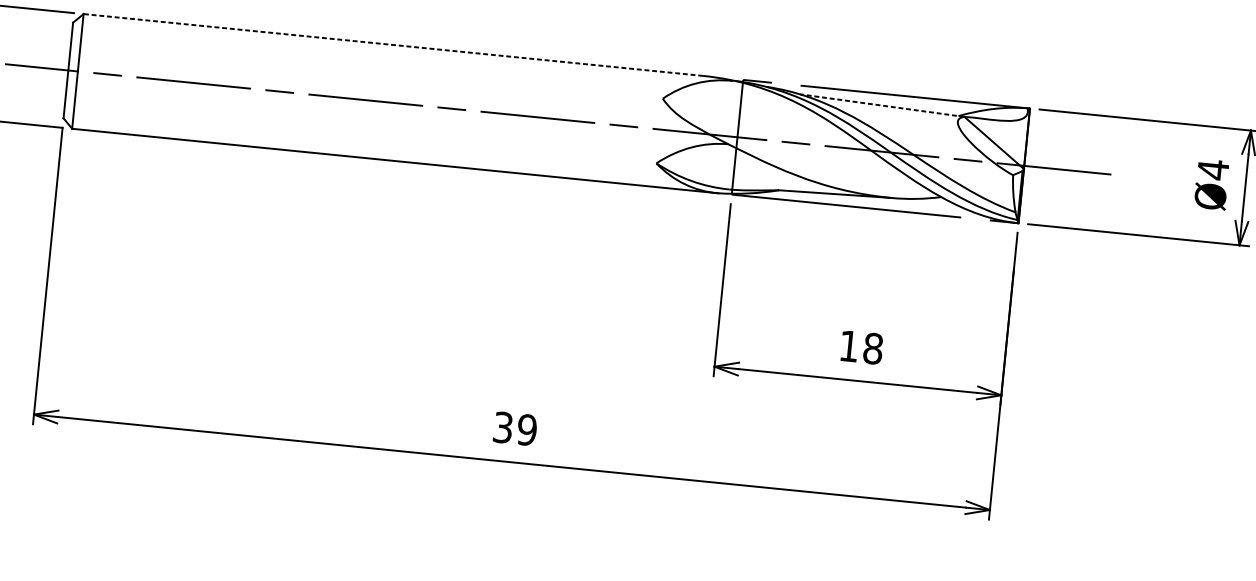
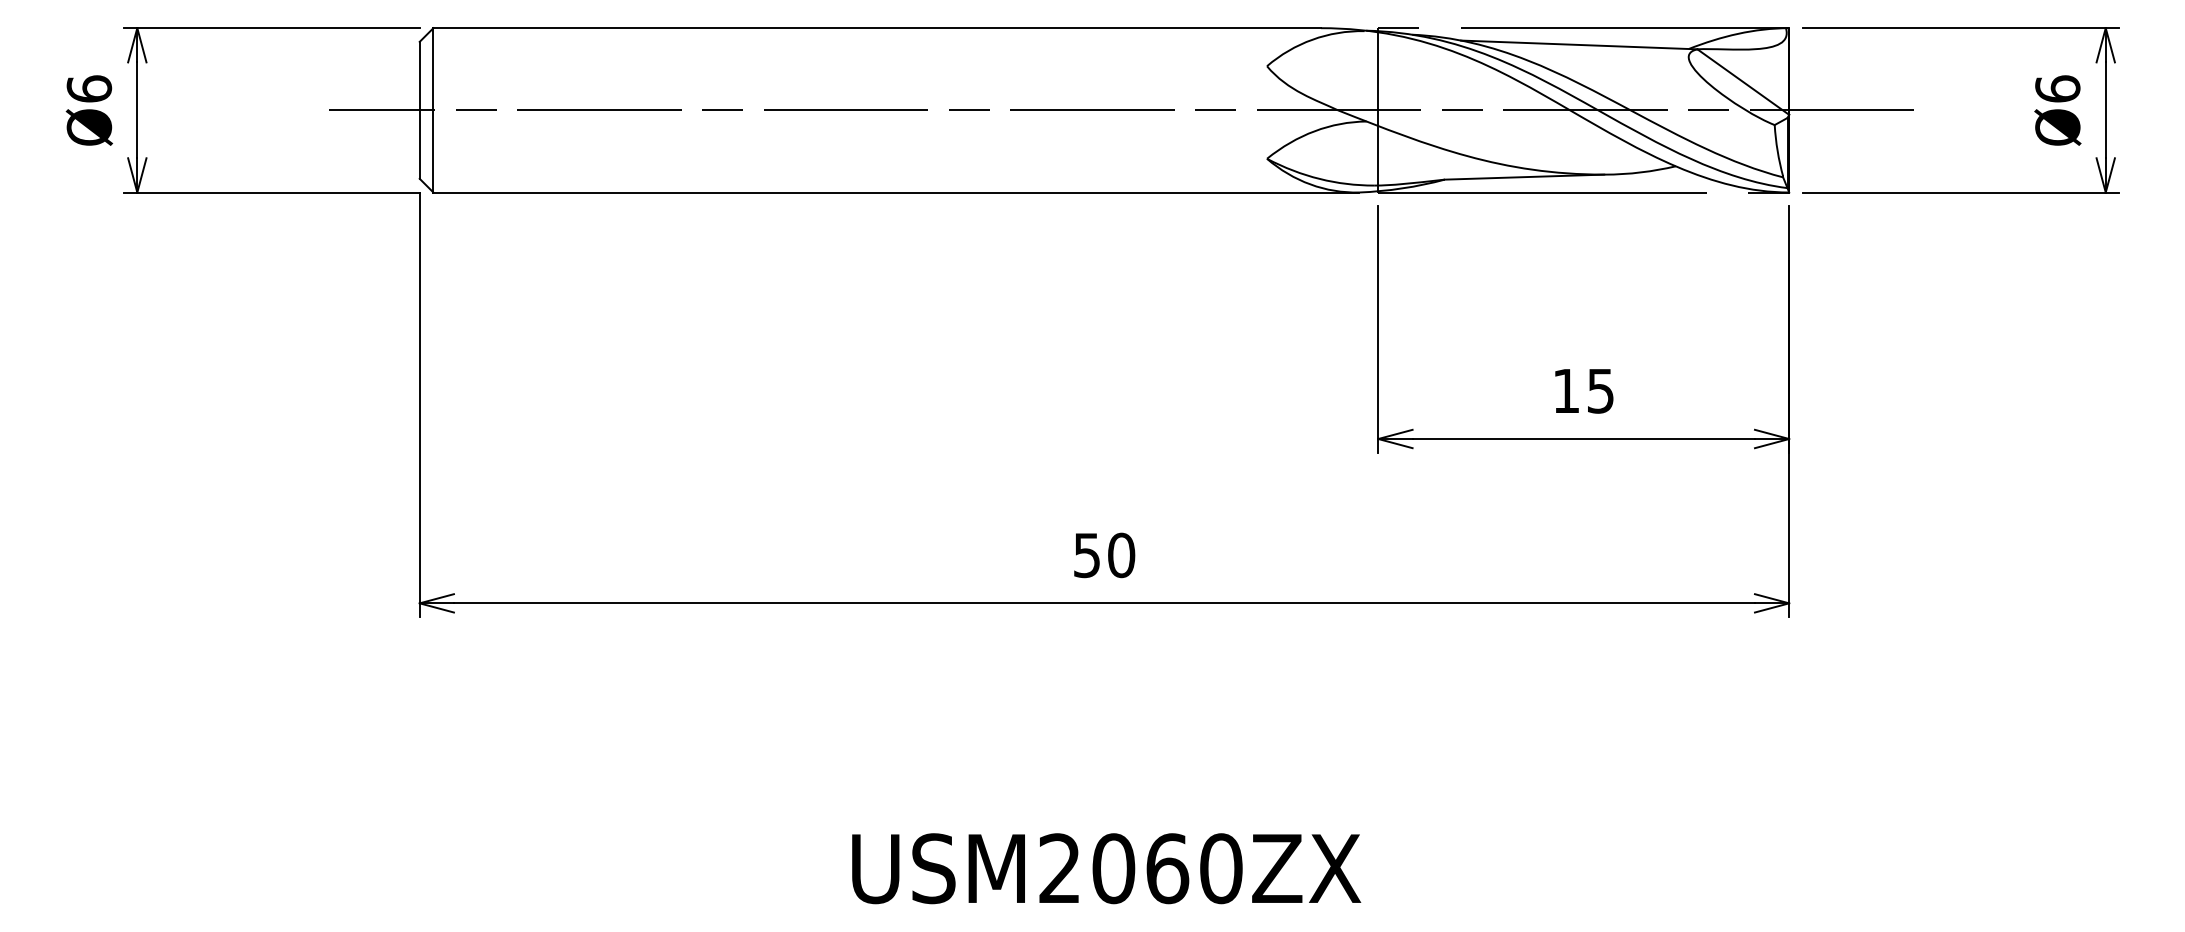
line: (393, 45) -> (877, 28), dashed -> solid
line: (881, 105) -> (1578, 44), dashed -> solid
text: (1213, 169) -> (2057, 88), Ø4 -> Ø6
text: (873, 348) -> (1600, 390), 18 -> 15
text: (515, 428) -> (1104, 555), 39 -> 50

